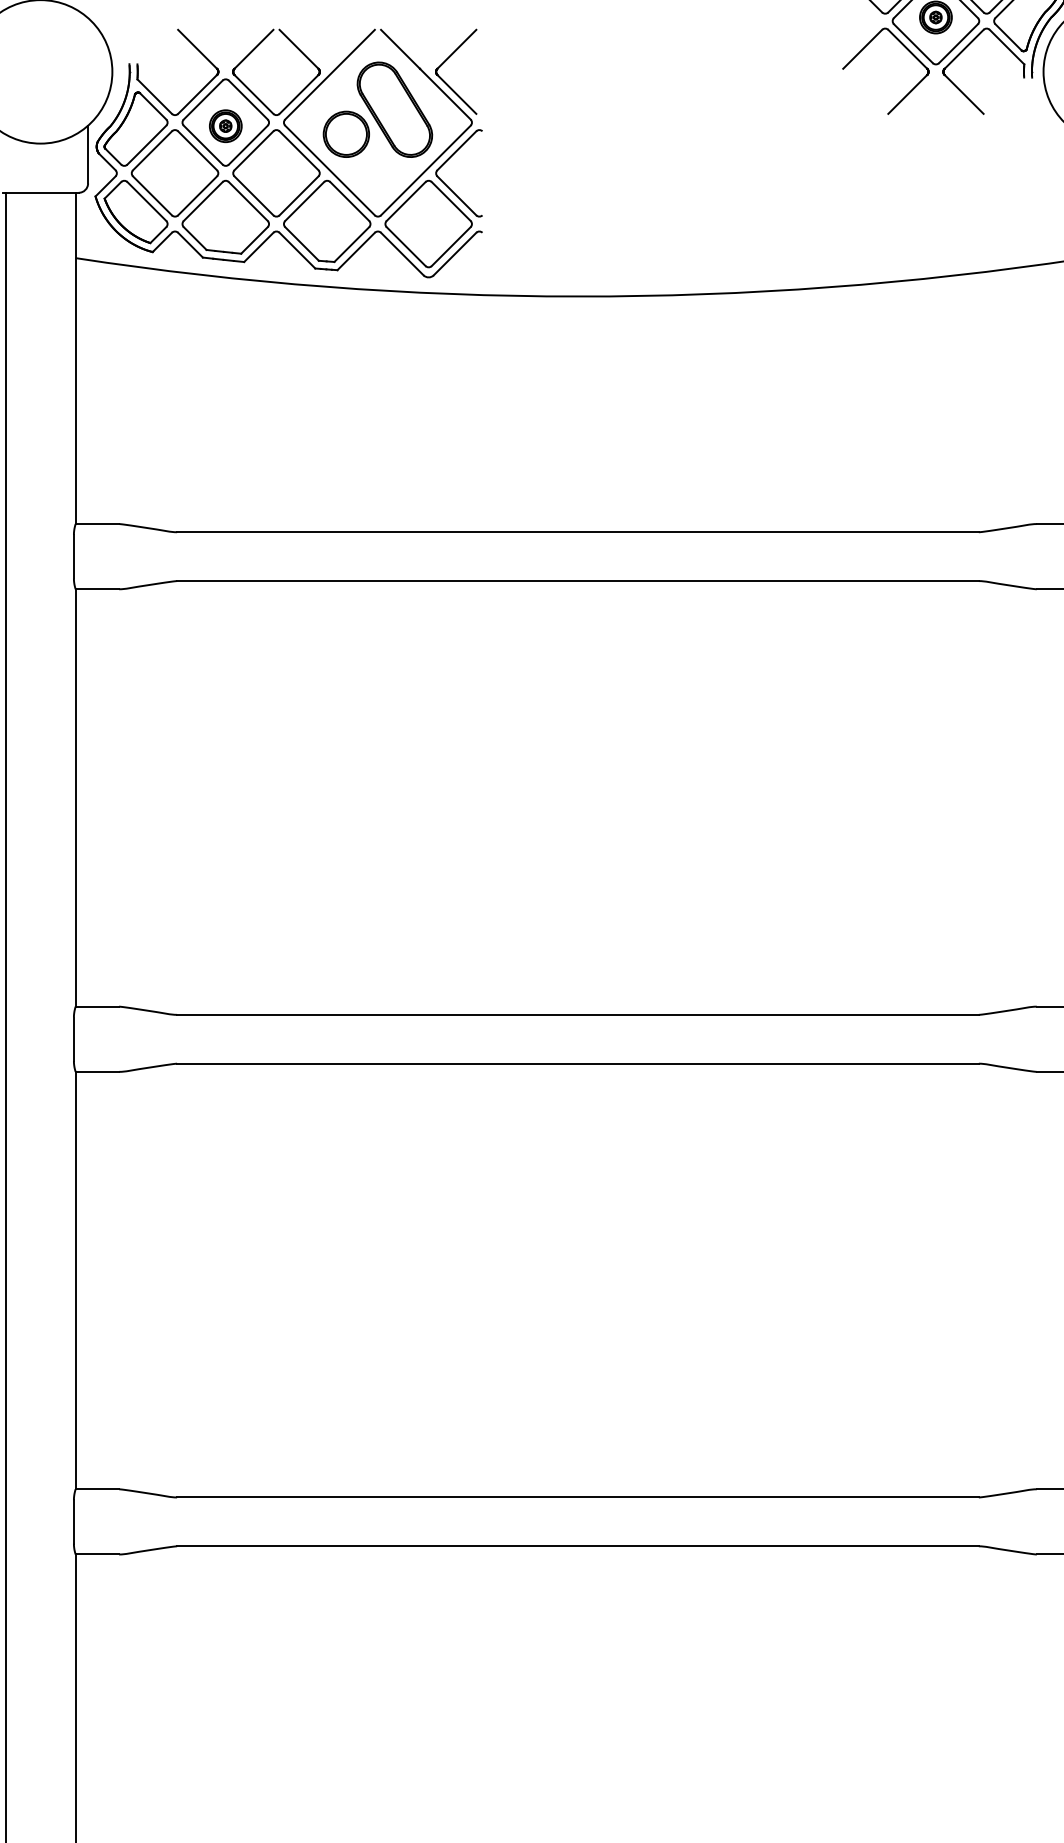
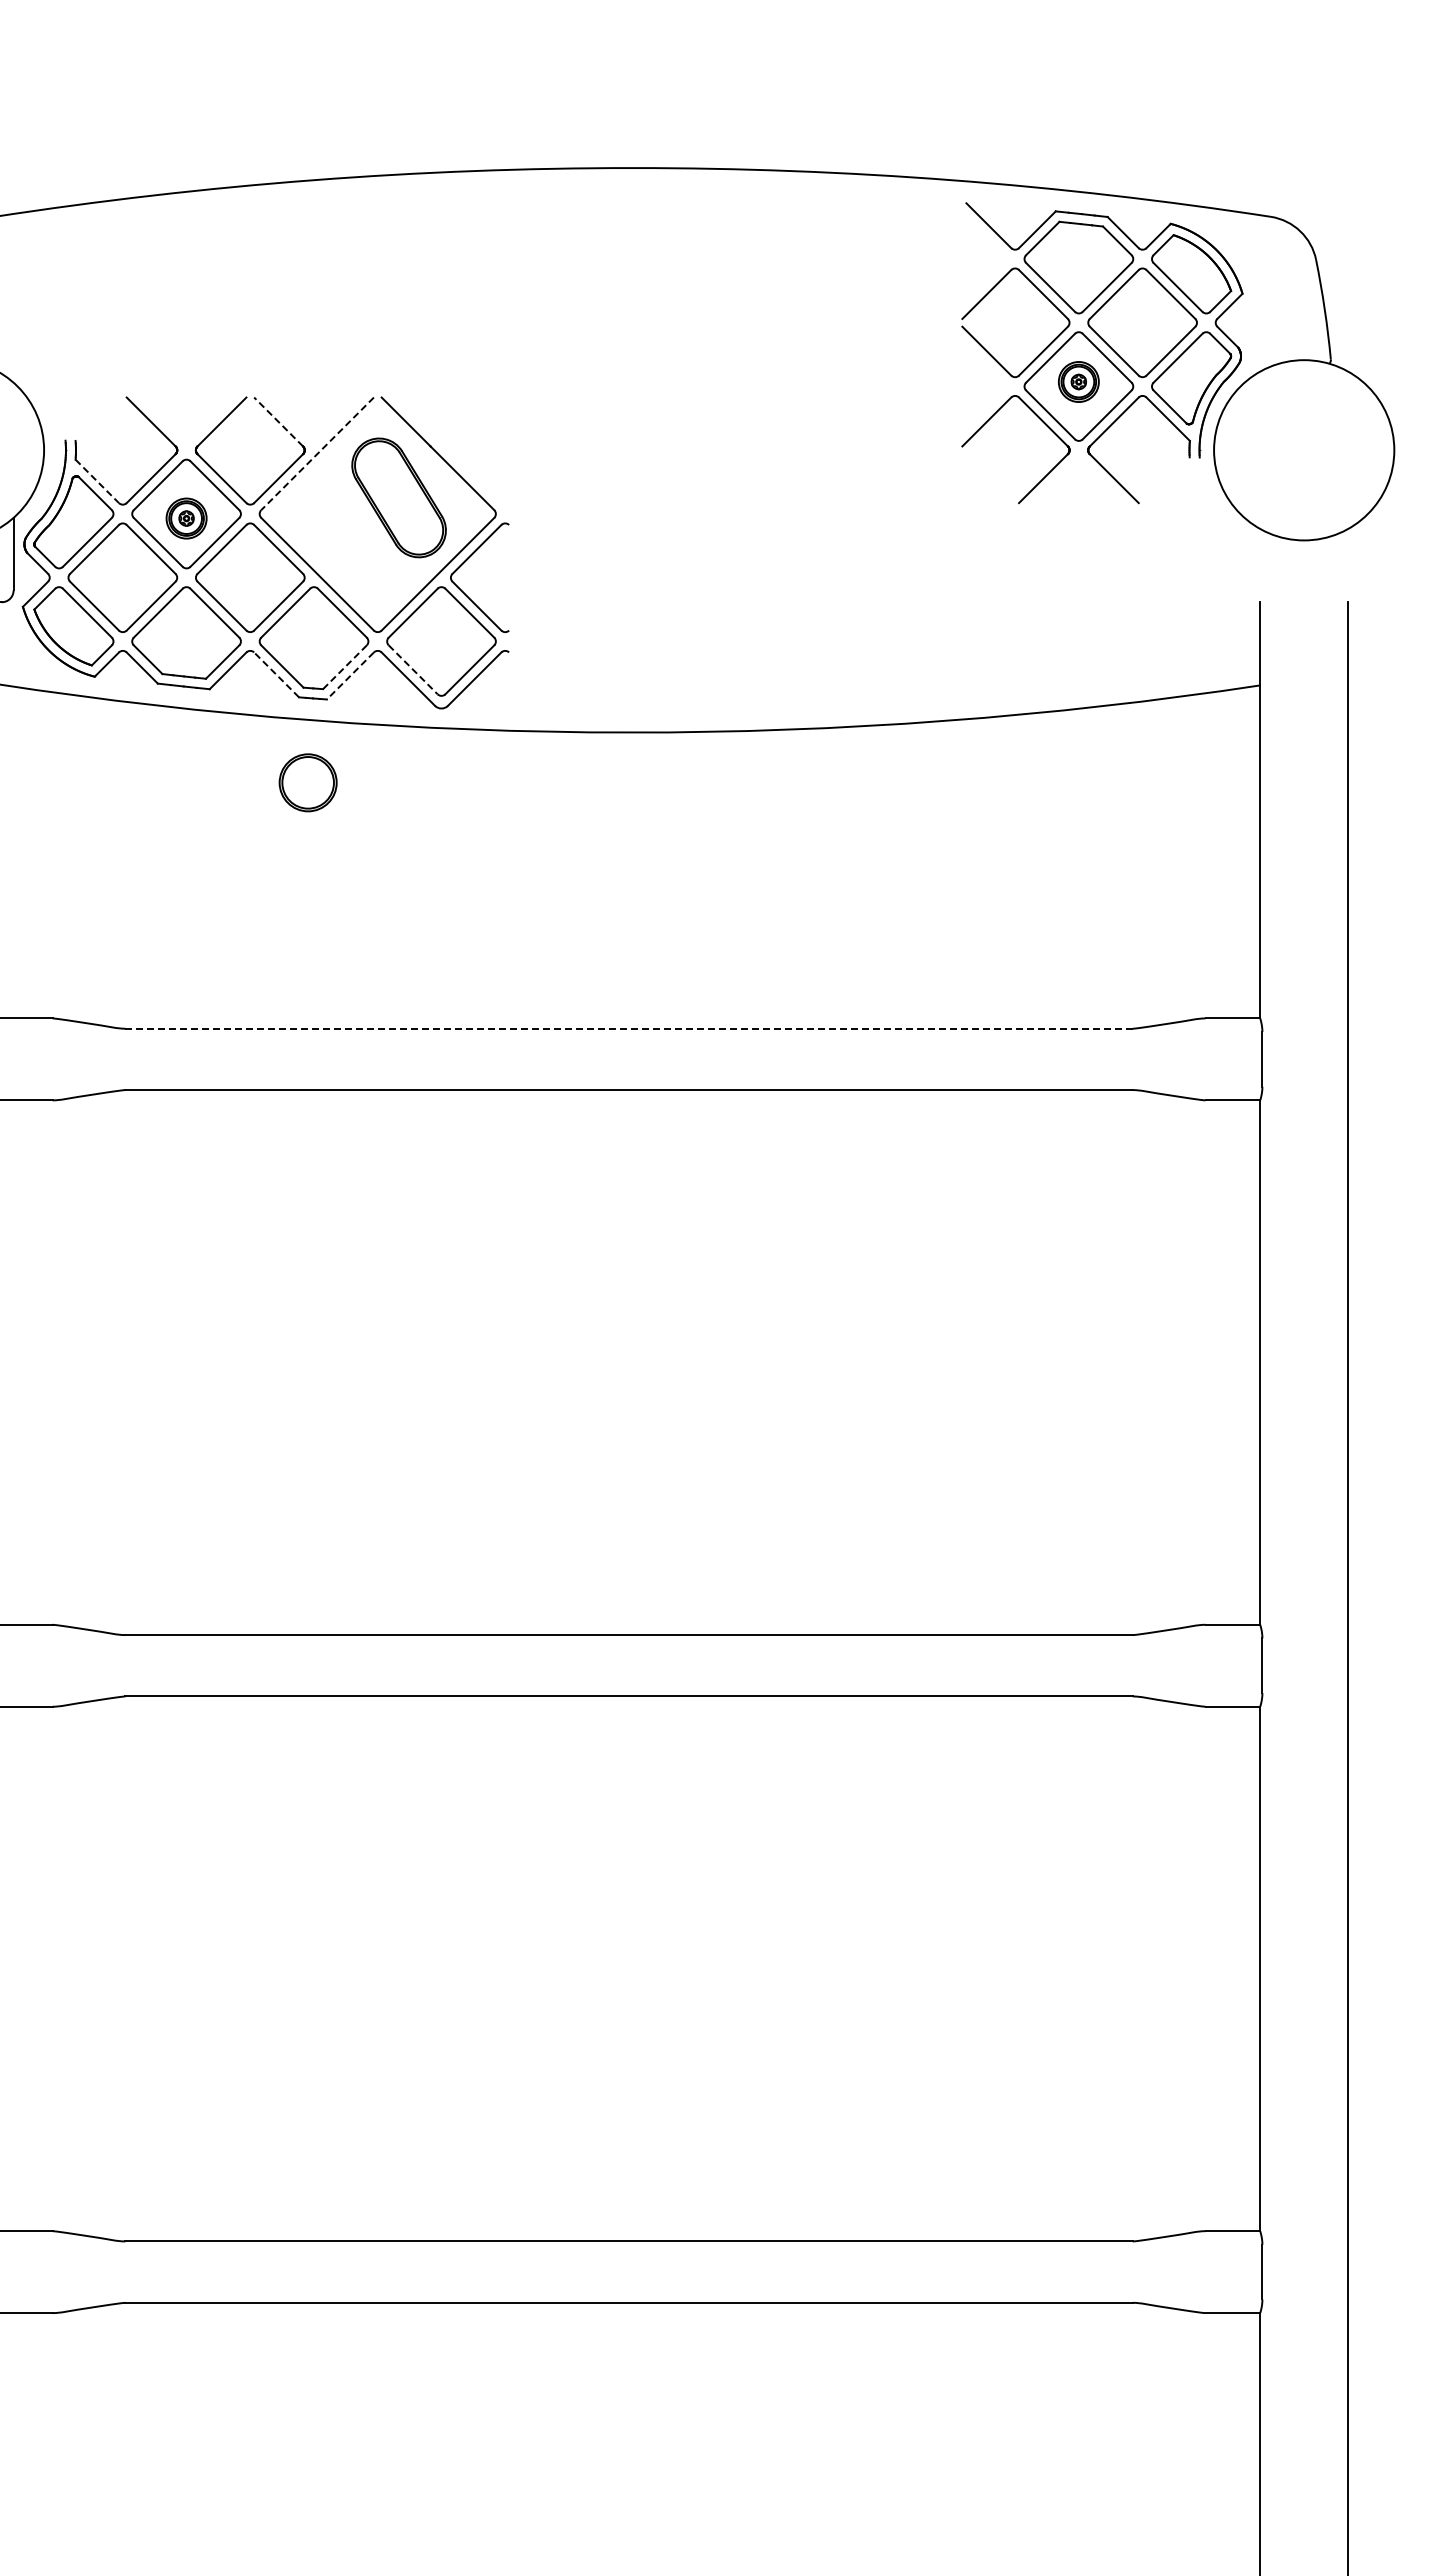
line: (298, 48) -> (278, 421), solid -> dashed
line: (329, 74) -> (317, 453), solid -> dashed
part: (445, 81) -> (462, 462), removed
line: (154, 96) -> (97, 481), solid -> dashed
part: (345, 134) -> (307, 782), moved
line: (351, 244) -> (344, 667), solid -> dashed
line: (406, 246) -> (413, 669), solid -> dashed
line: (297, 250) -> (276, 674), solid -> dashed
line: (356, 251) -> (350, 676), solid -> dashed
line: (578, 532) -> (629, 1028), solid -> dashed

